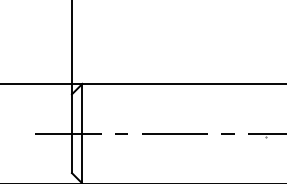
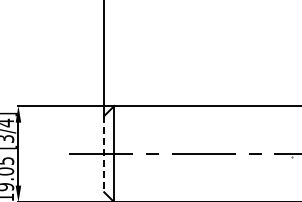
line: (72, 134) -> (104, 154), solid -> dashed

